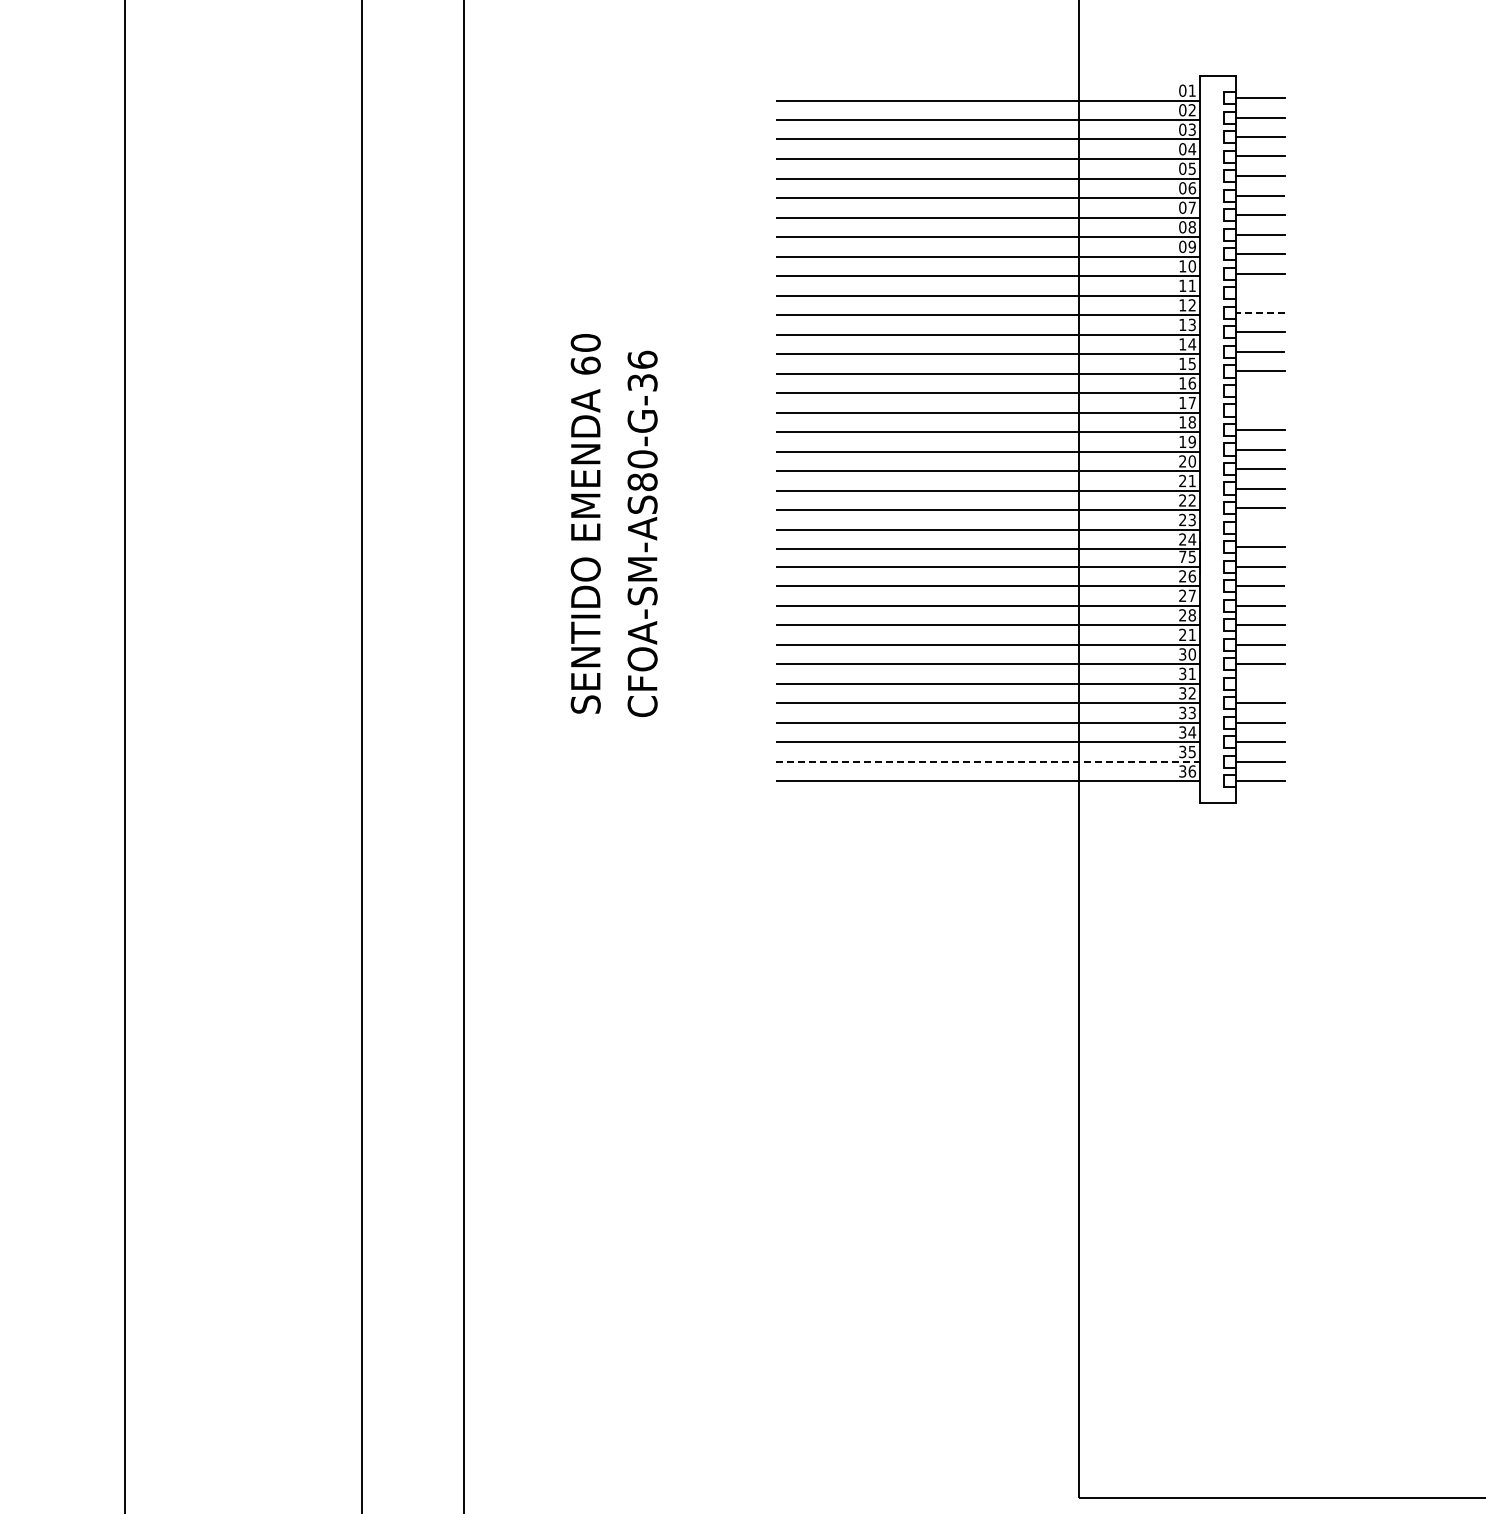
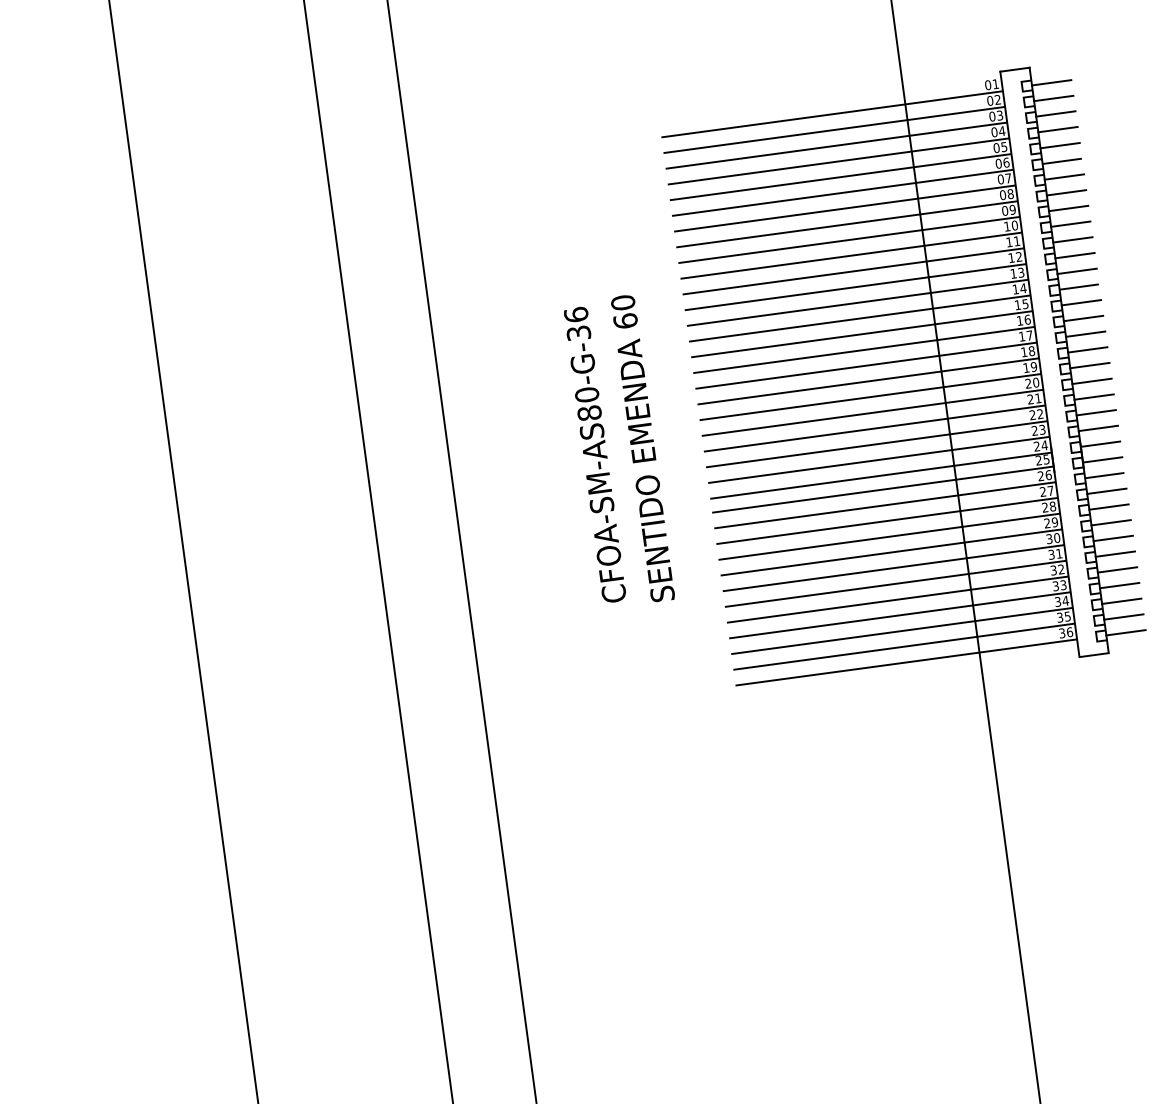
line: (1260, 293) -> (1072, 240), added
line: (1260, 312) -> (1074, 255), dashed -> solid
line: (1260, 391) -> (1083, 318), added
line: (1260, 410) -> (1085, 334), added
text: (585, 523) -> (642, 448), moved
line: (1260, 527) -> (1098, 428), added
text: (642, 533) -> (595, 454), moved
text: (1182, 556) -> (1038, 460), 75 -> 25
text: (1191, 634) -> (1054, 522), 21 -> 29
line: (1260, 683) -> (1115, 554), added
line: (988, 761) -> (904, 646), dashed -> solid

